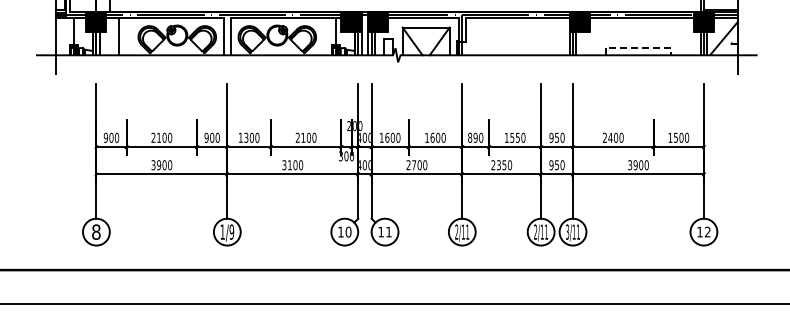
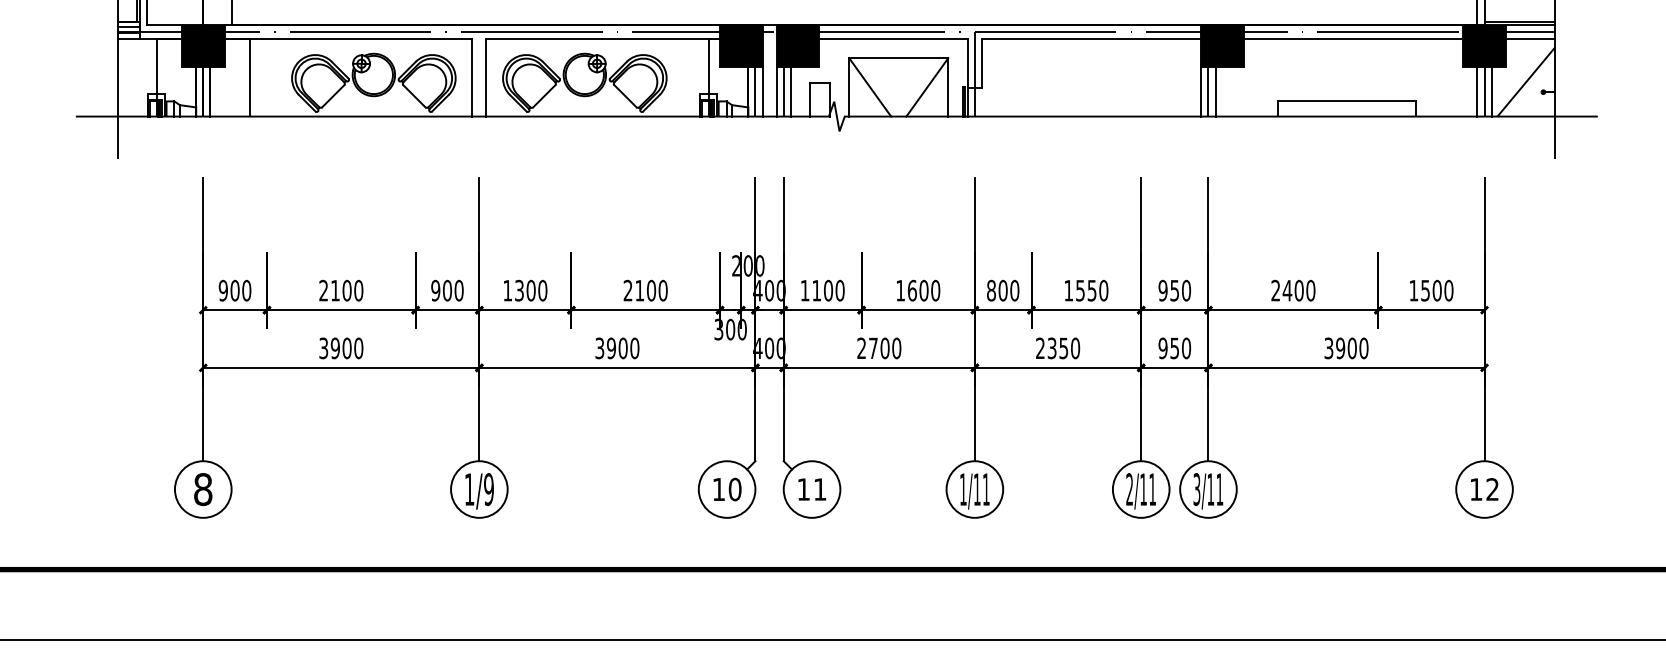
line: (638, 47) -> (1346, 100), dashed -> solid
text: (387, 137) -> (817, 289), 1600 -> 1100
text: (475, 137) -> (1002, 289), 890 -> 800
text: (289, 165) -> (610, 348), 3100 -> 3900
text: (456, 231) -> (962, 488), 2/11 -> 1/11

